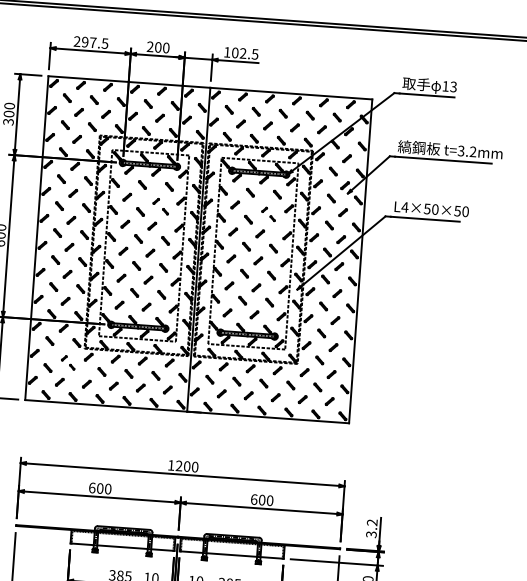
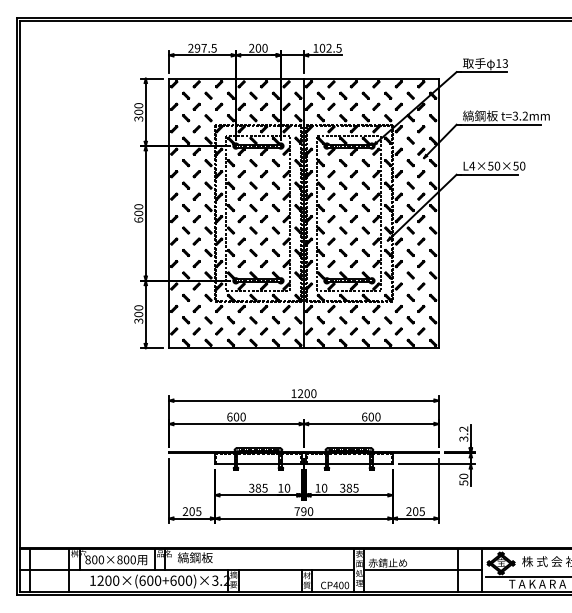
part: (160, 206) -> (269, 179), size x1.43
part: (268, 213) -> (359, 179), size x1.67
part: (68, 362) -> (202, 314), size x1.67

